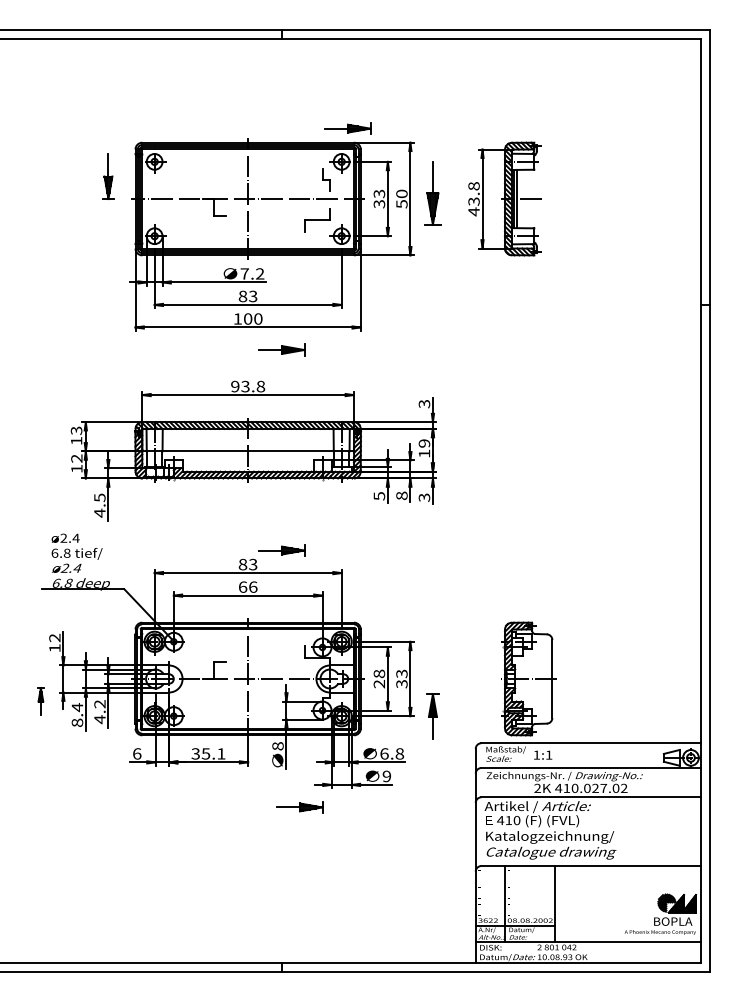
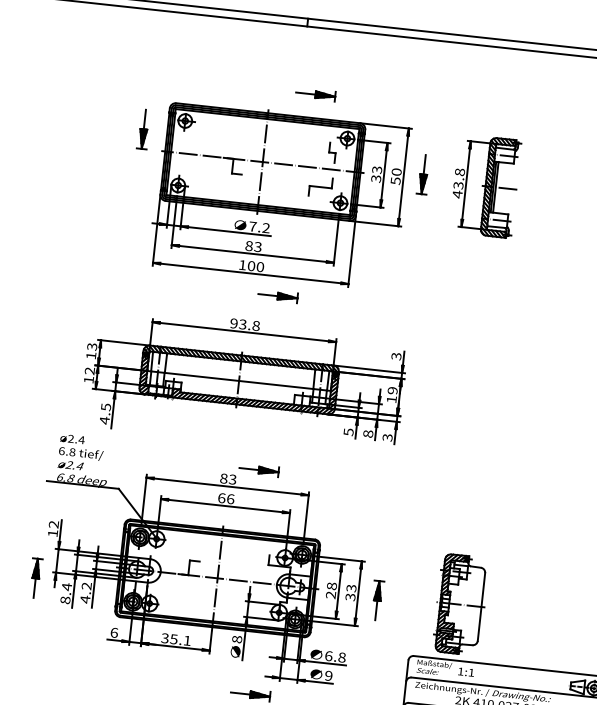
part: (347, 128) -> (315, 94), moved
part: (432, 193) -> (423, 174), size x0.71
part: (40, 701) -> (35, 578), size x1.67
part: (432, 716) -> (377, 600), moved

